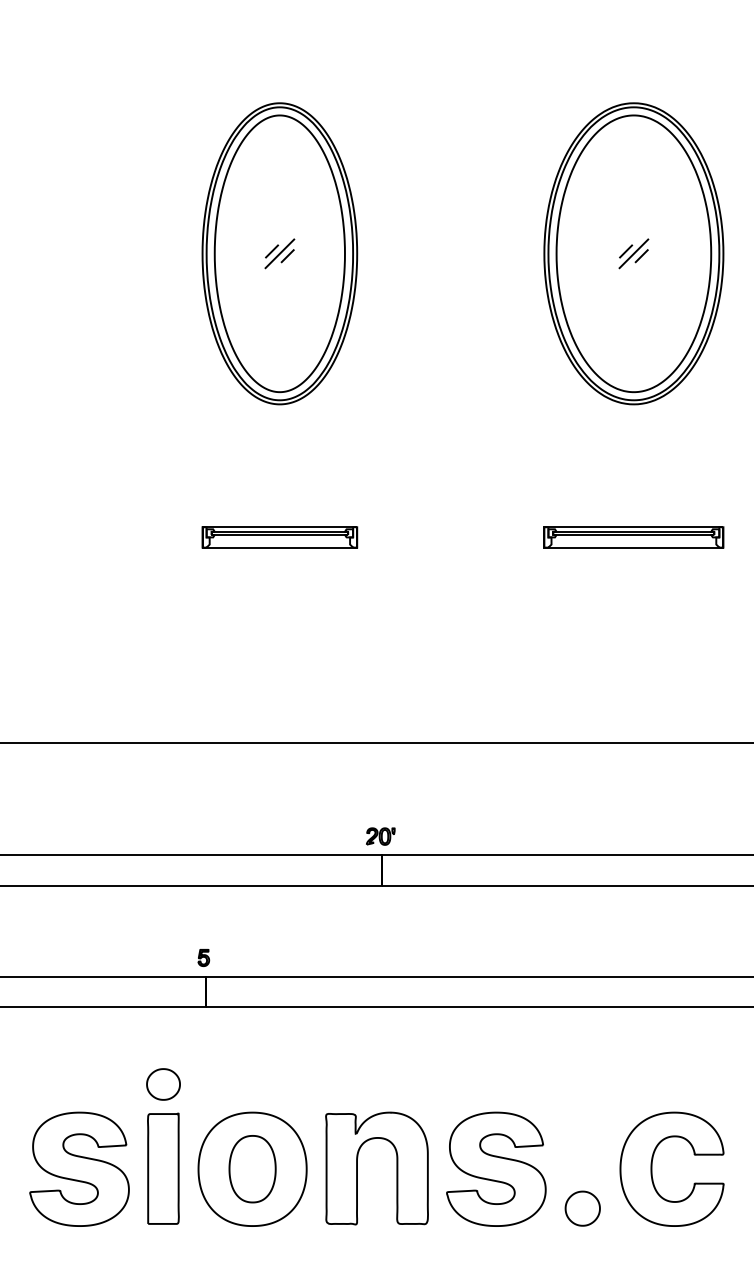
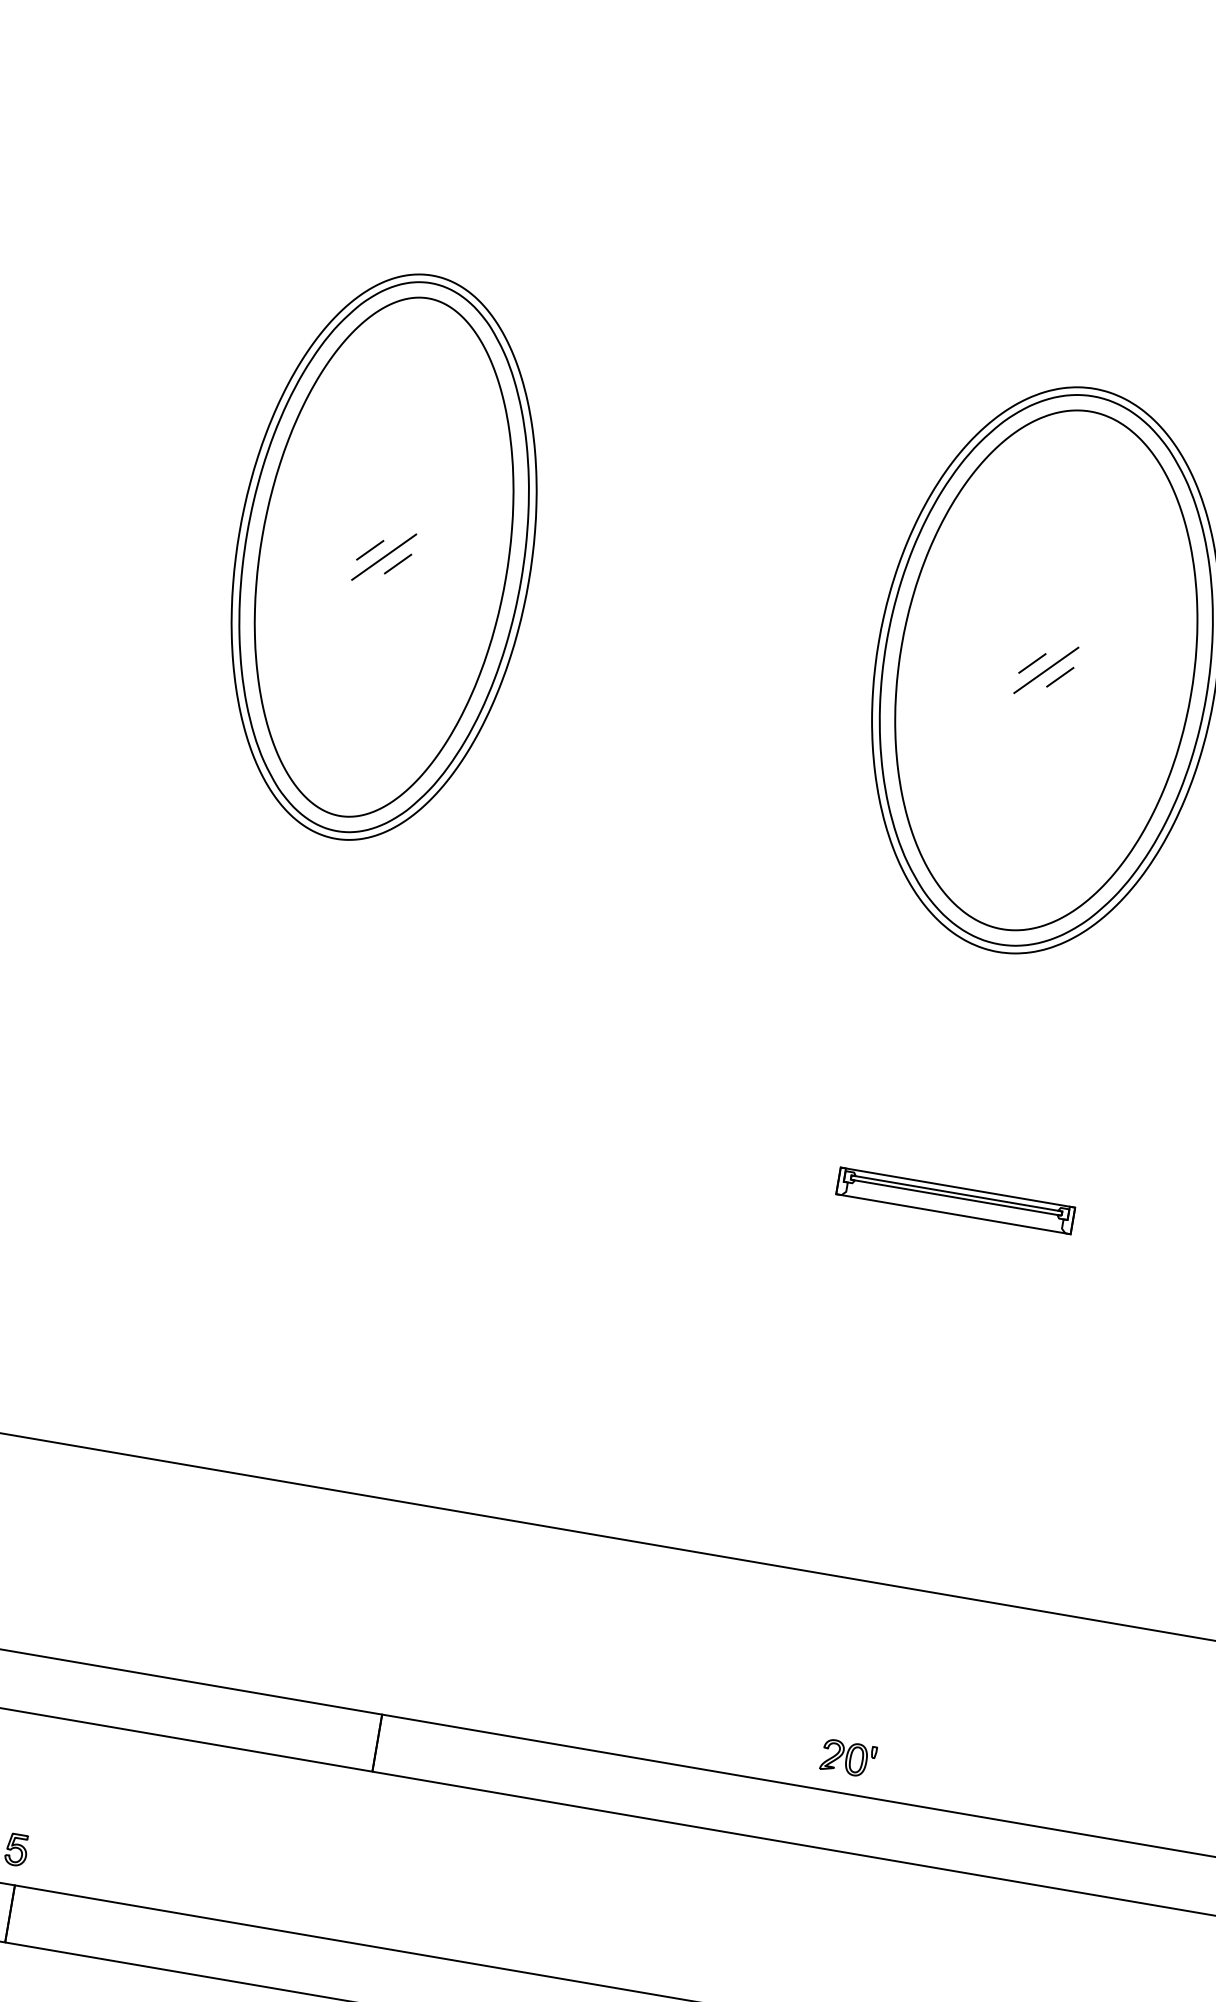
part: (279, 537) -> (292, 1087), removed
part: (633, 537) -> (954, 1200), size x0.7
part: (380, 836) -> (848, 1758), moved

